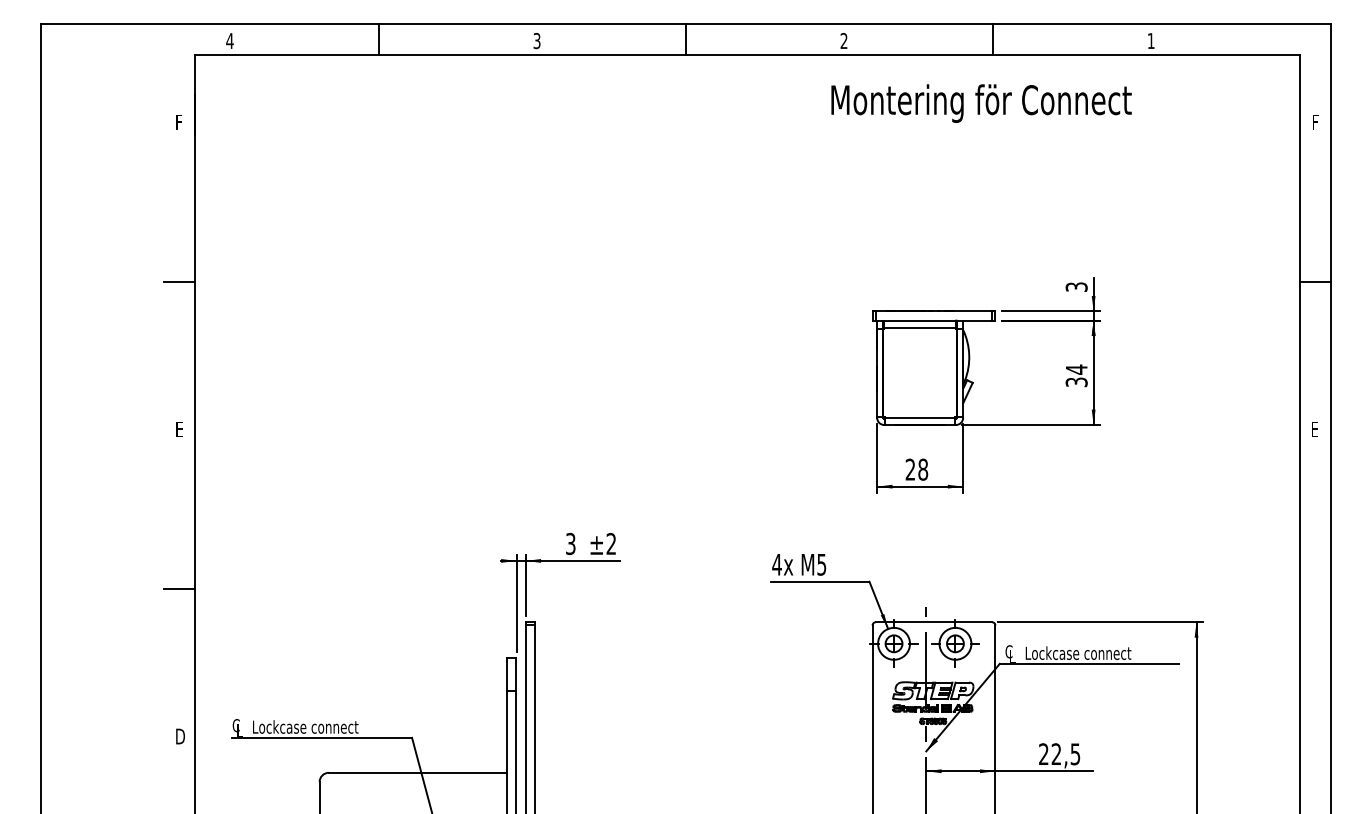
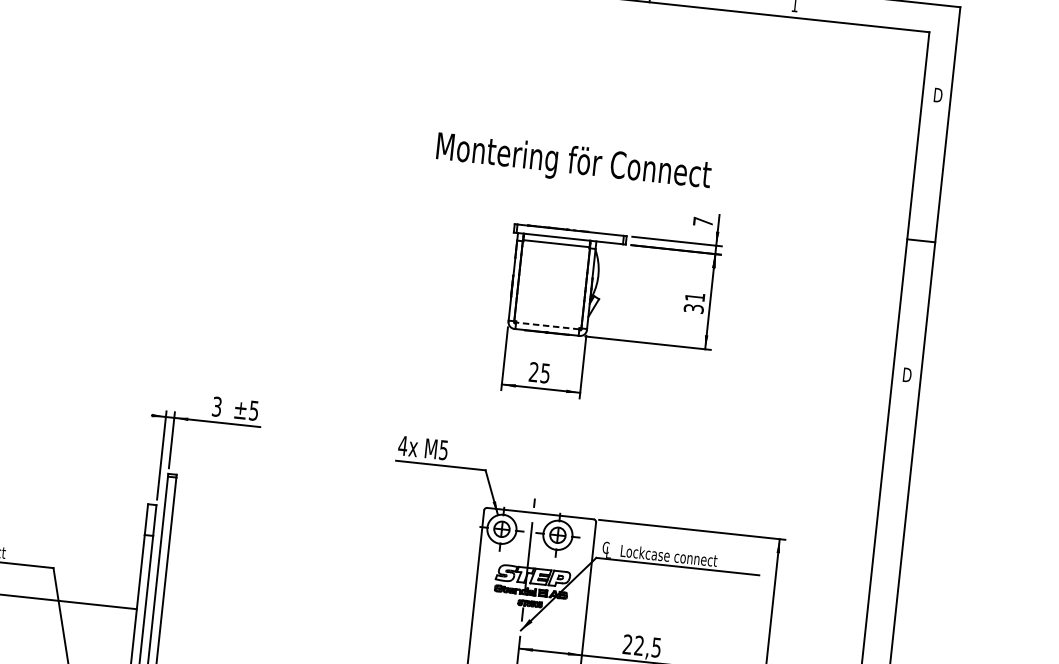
text: (981, 103) -> (573, 163), moved
text: (1316, 122) -> (937, 95), F -> D
text: (1076, 286) -> (703, 221), 3 -> 7
text: (1076, 369) -> (694, 297), 34 -> 31
line: (920, 417) -> (548, 325), solid -> dashed
text: (1315, 429) -> (906, 375), E -> D
text: (923, 469) -> (545, 373), 28 -> 25
text: (610, 543) -> (253, 410), ±2 -> ±5

